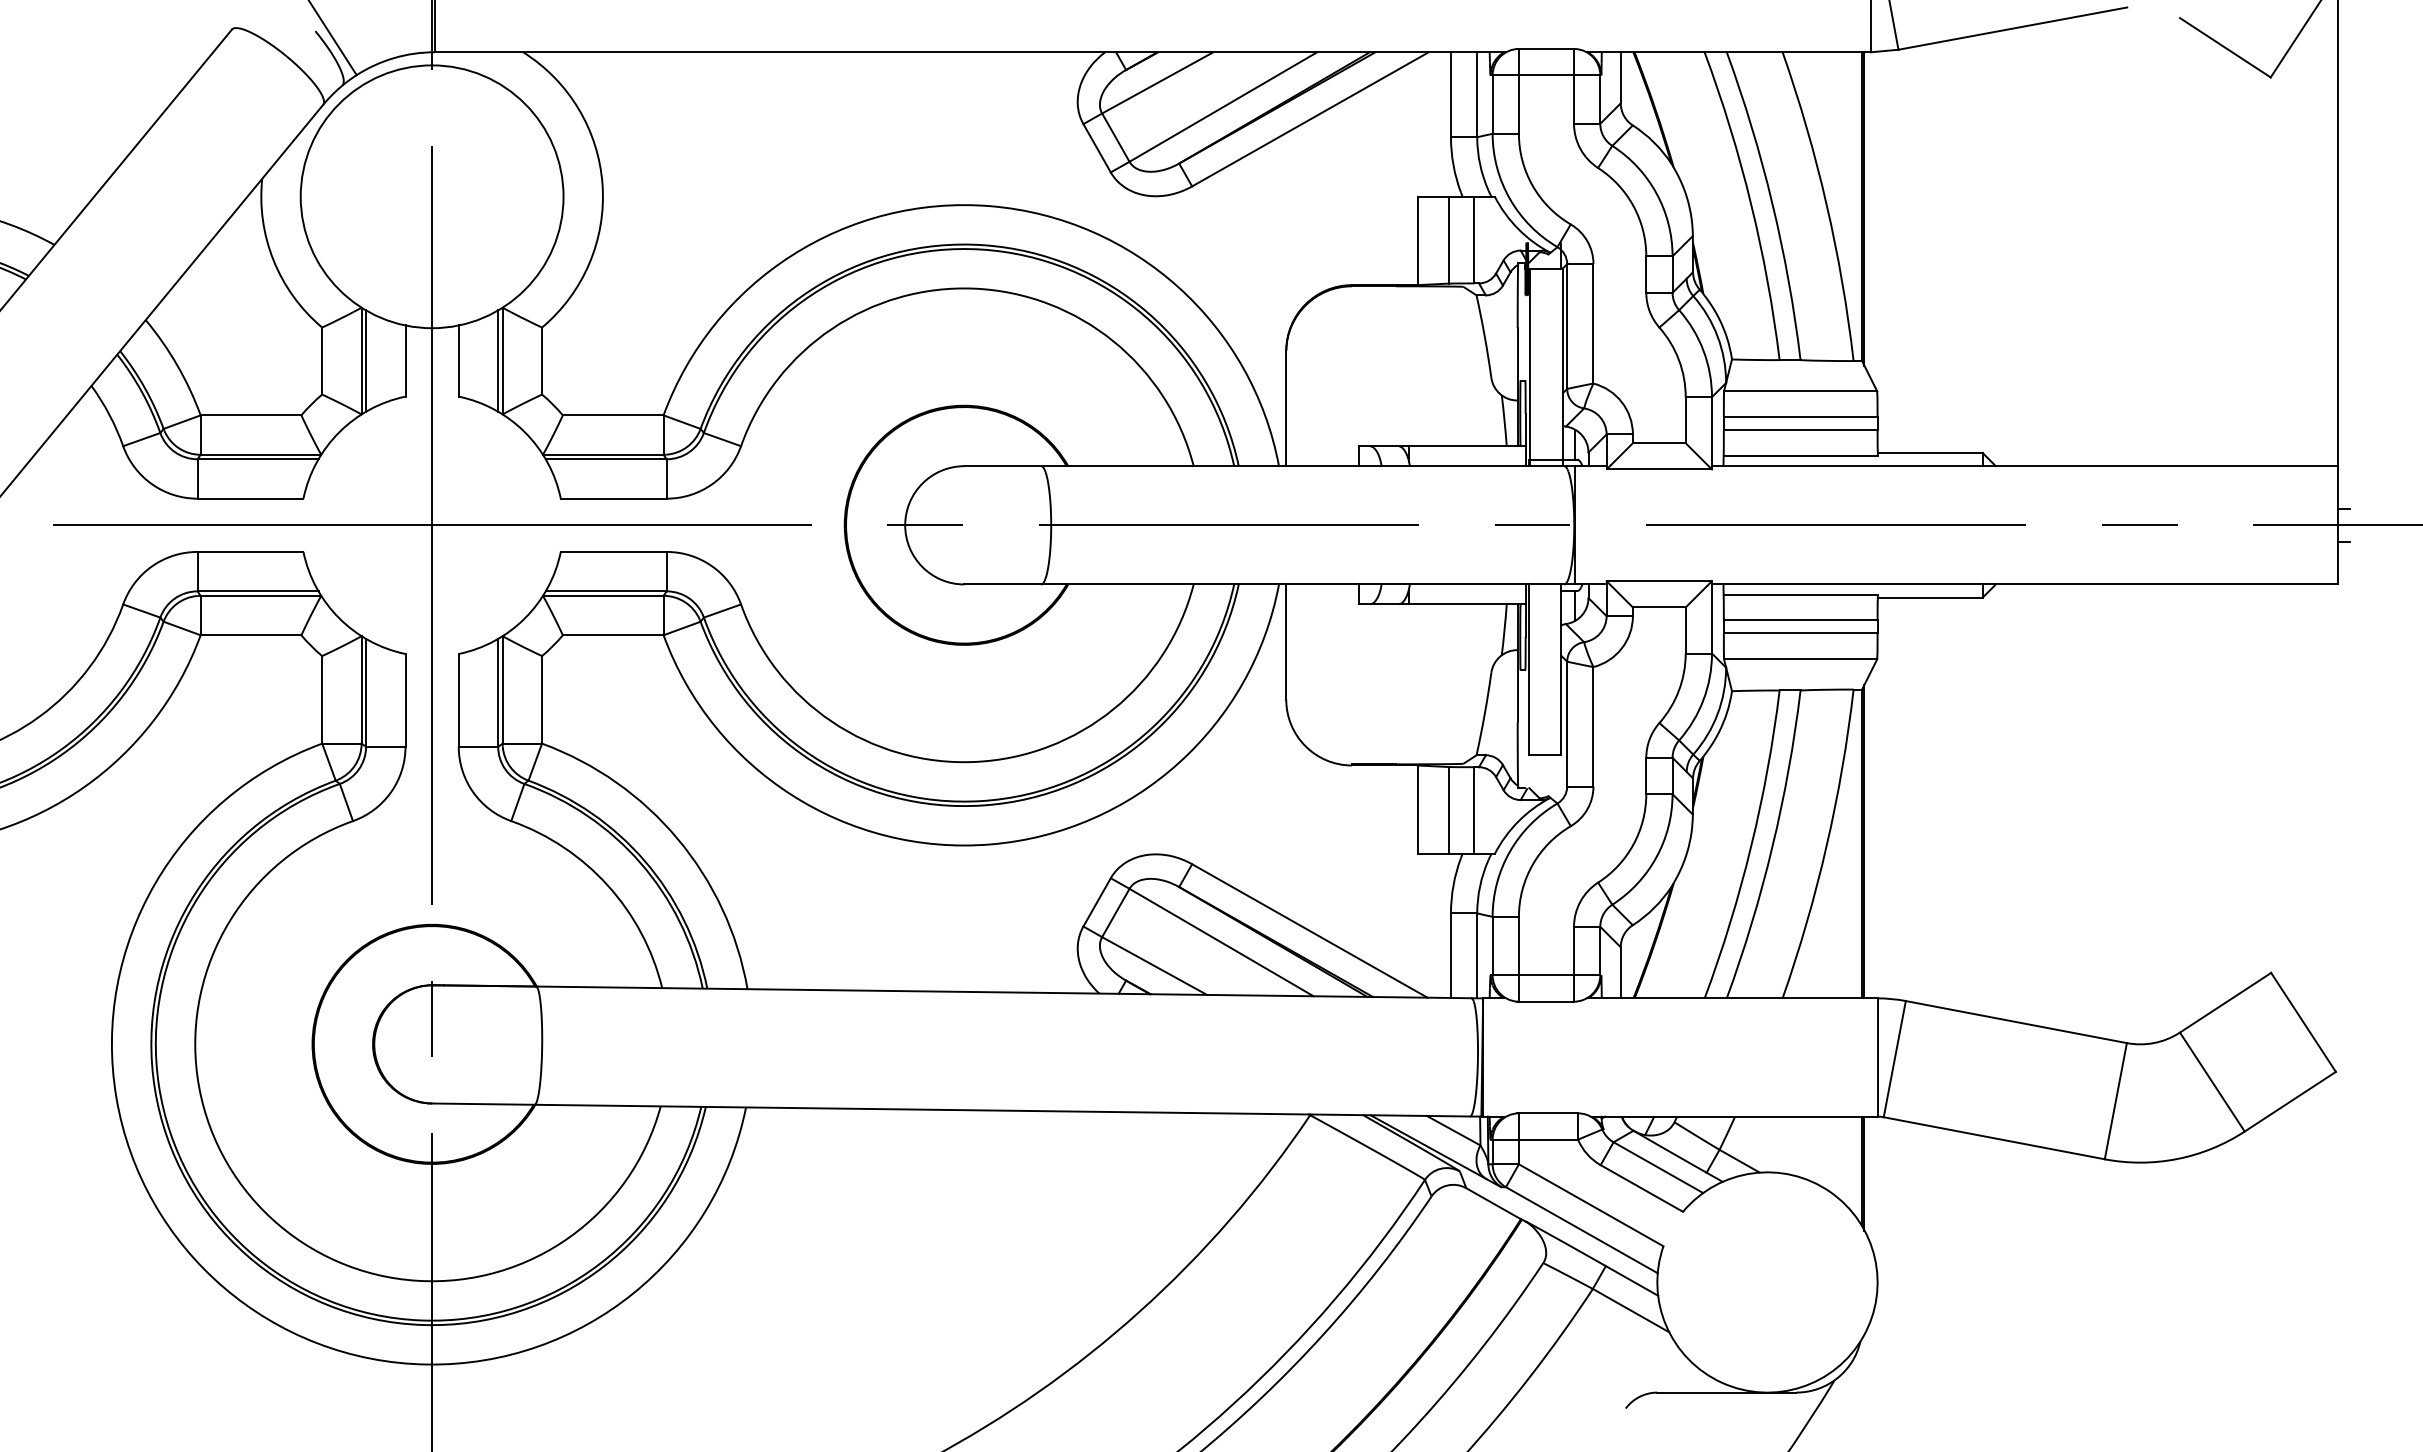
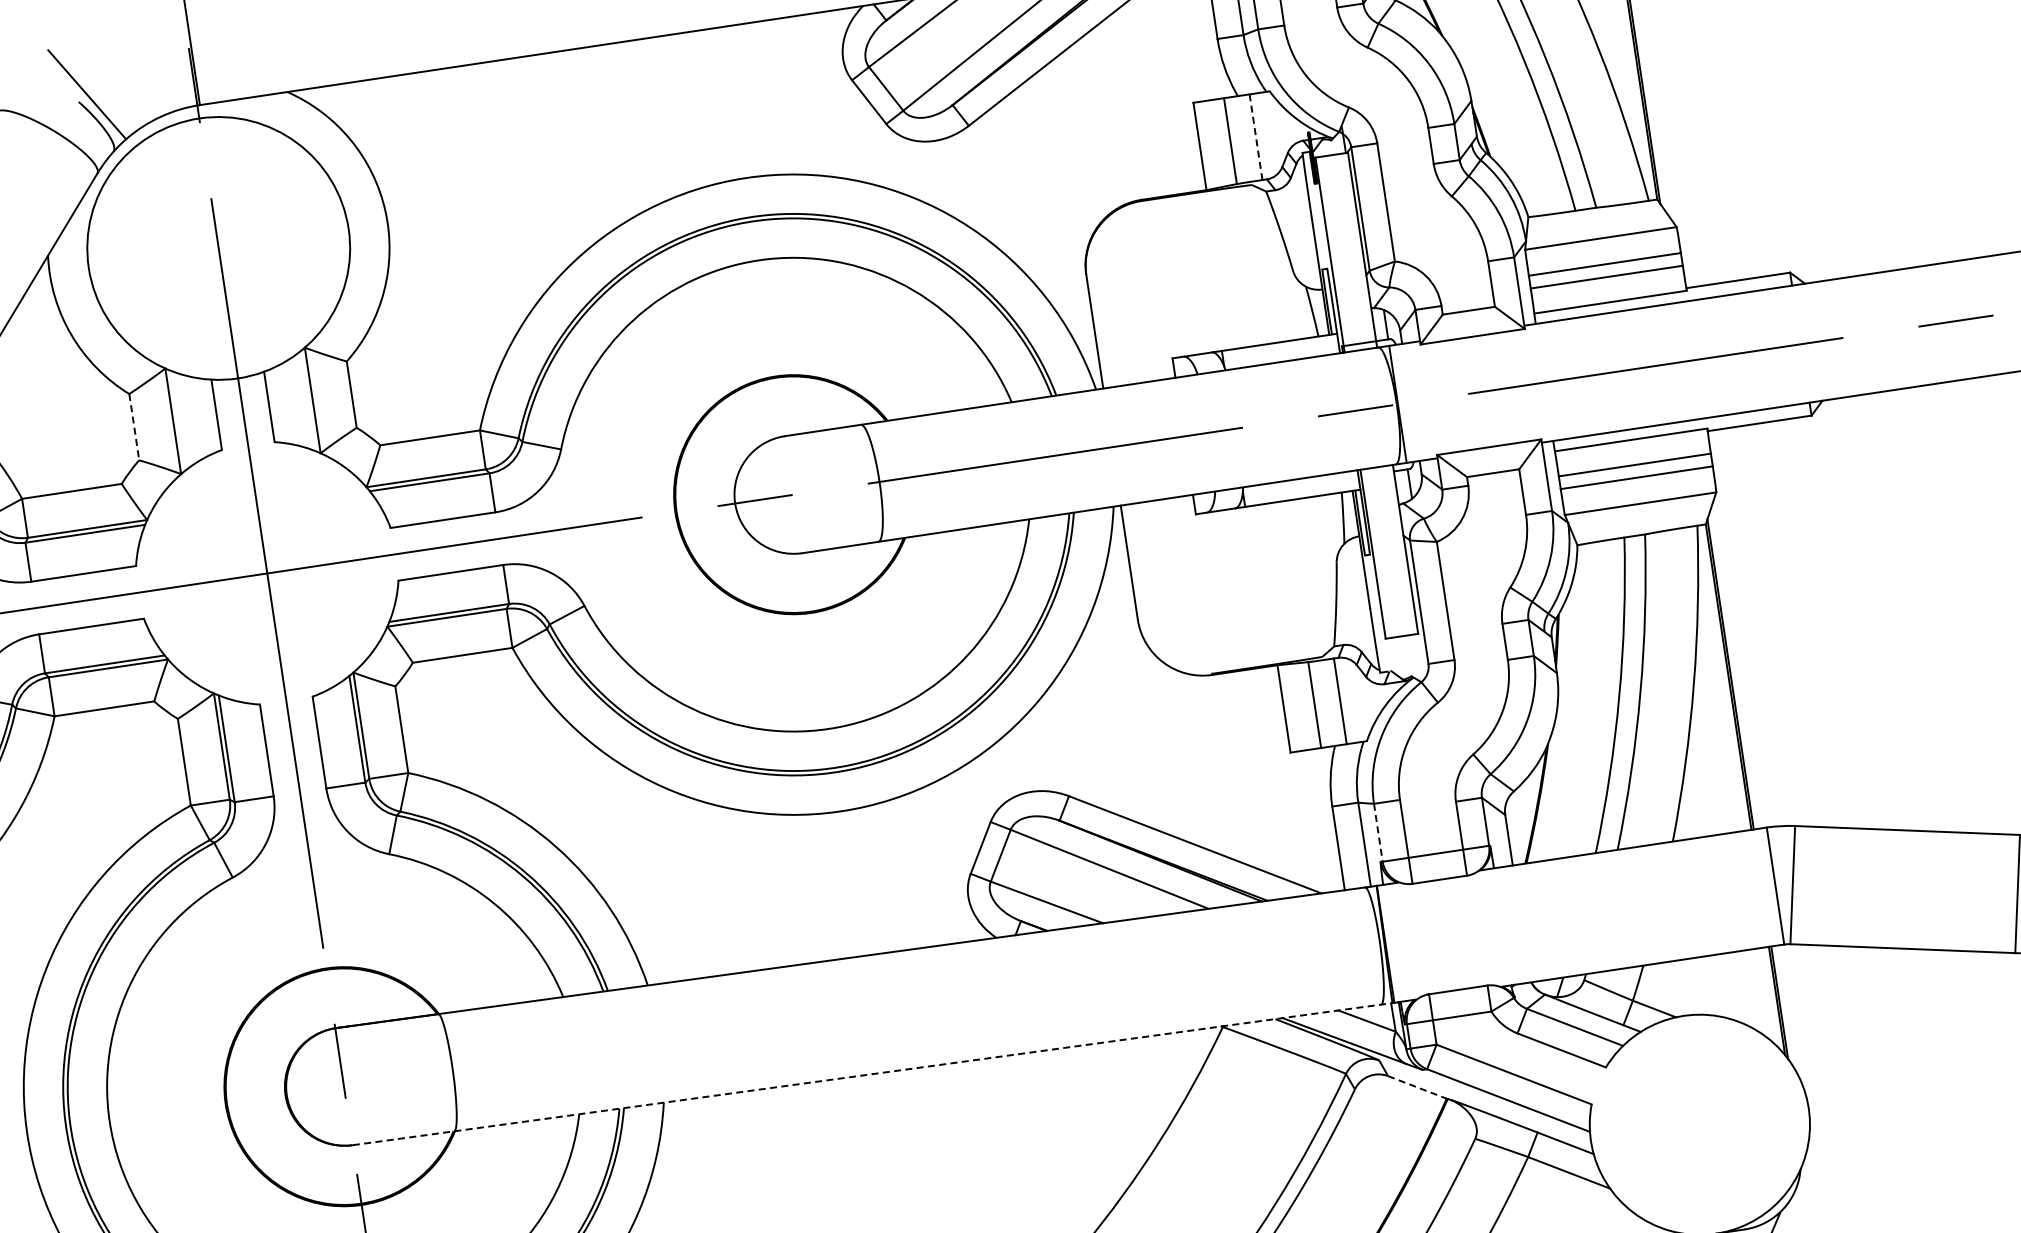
line: (1474, 240) -> (1256, 137), solid -> dashed
line: (366, 360) -> (178, 420), removed
line: (498, 360) -> (308, 400), removed
line: (322, 361) -> (134, 427), solid -> dashed
line: (1492, 946) -> (1378, 833), solid -> dashed
line: (956, 1110) -> (872, 1074), solid -> dashed
line: (1494, 1203) -> (1418, 1087), solid -> dashed

